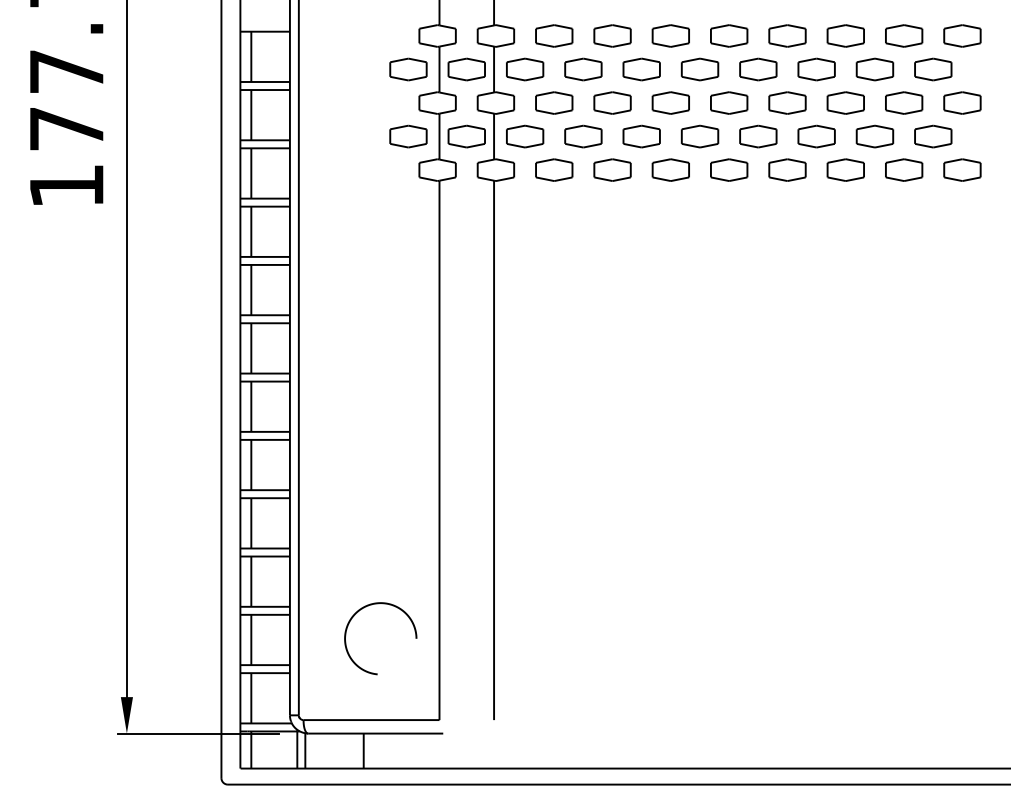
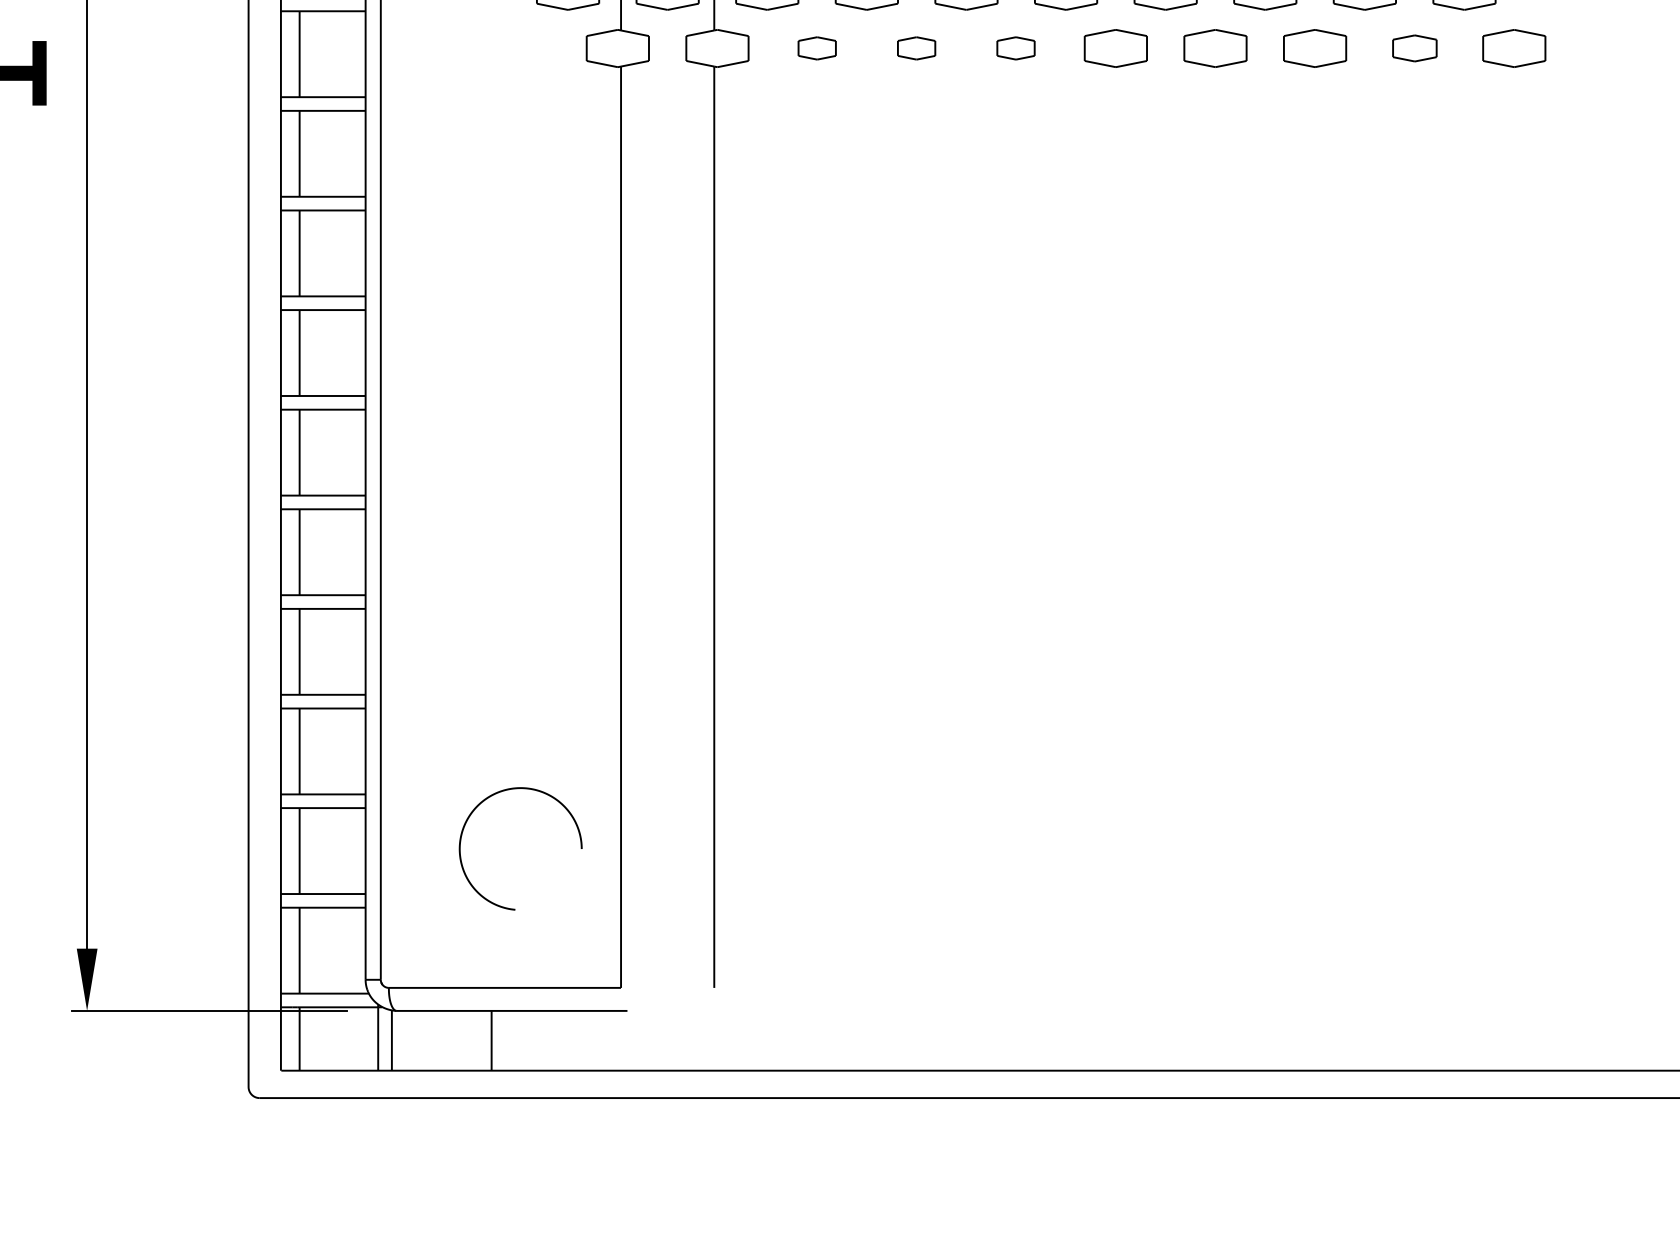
part: (554, 169) -> (817, 47), size x0.6
part: (612, 169) -> (916, 47), size x0.6
part: (670, 169) -> (1015, 47), size x0.6
part: (904, 169) -> (1415, 47), size x0.7

